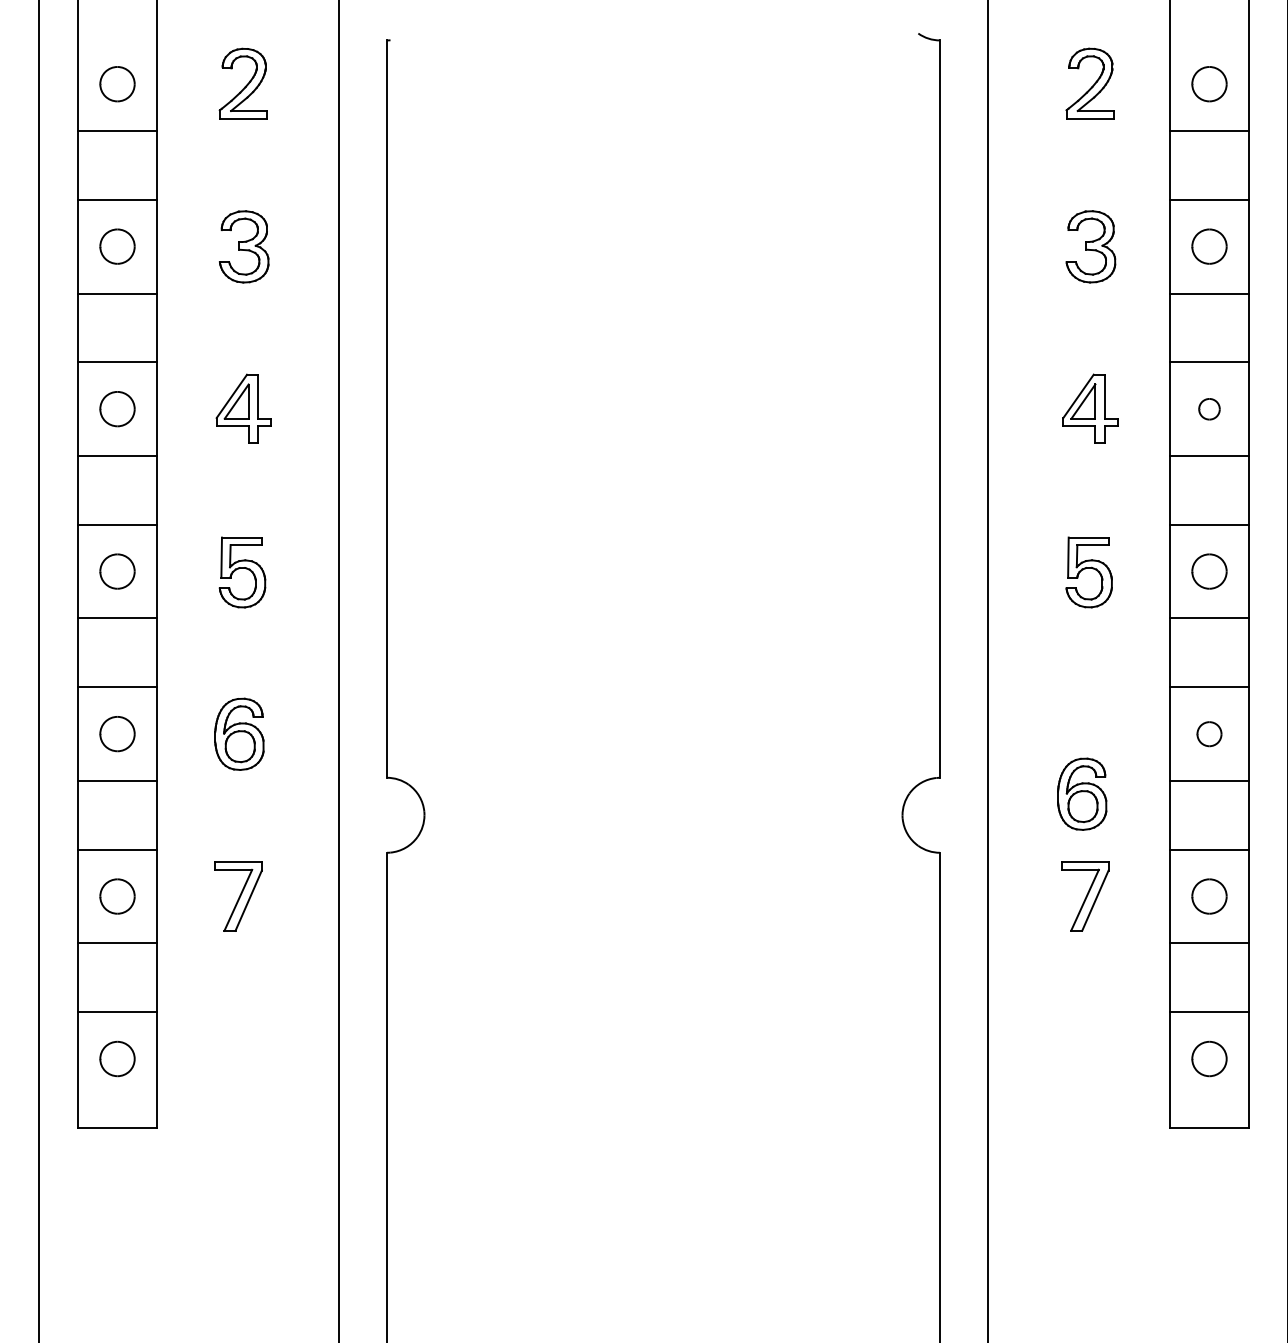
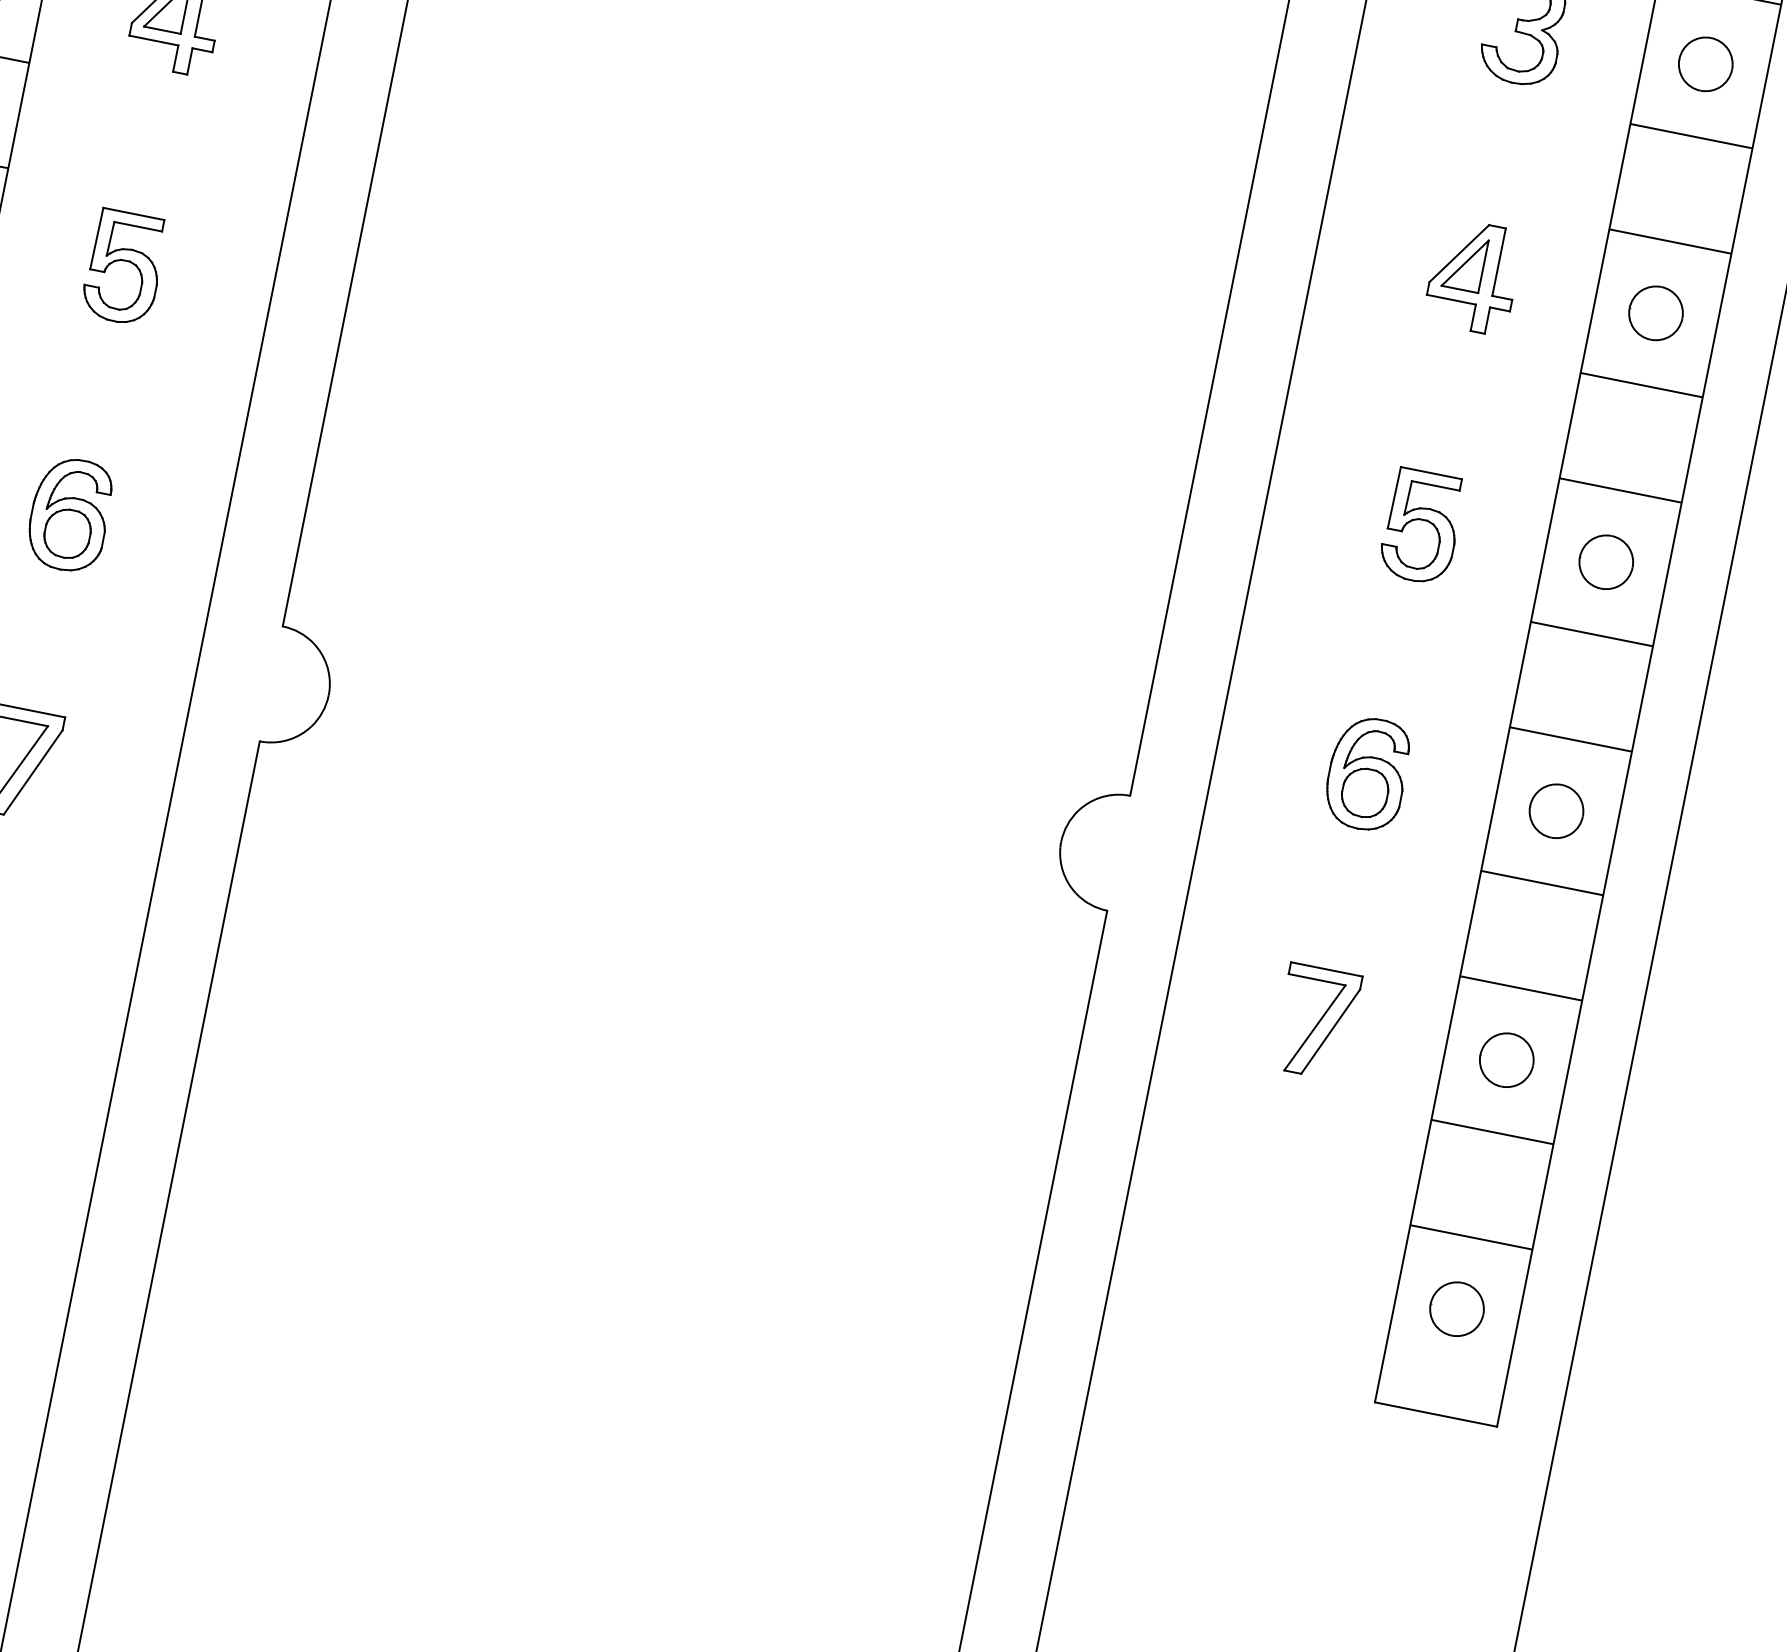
part: (1209, 409) -> (1655, 313), size x1.67
part: (1209, 734) -> (1556, 811), size x1.43
part: (1082, 793) -> (1368, 772), moved

